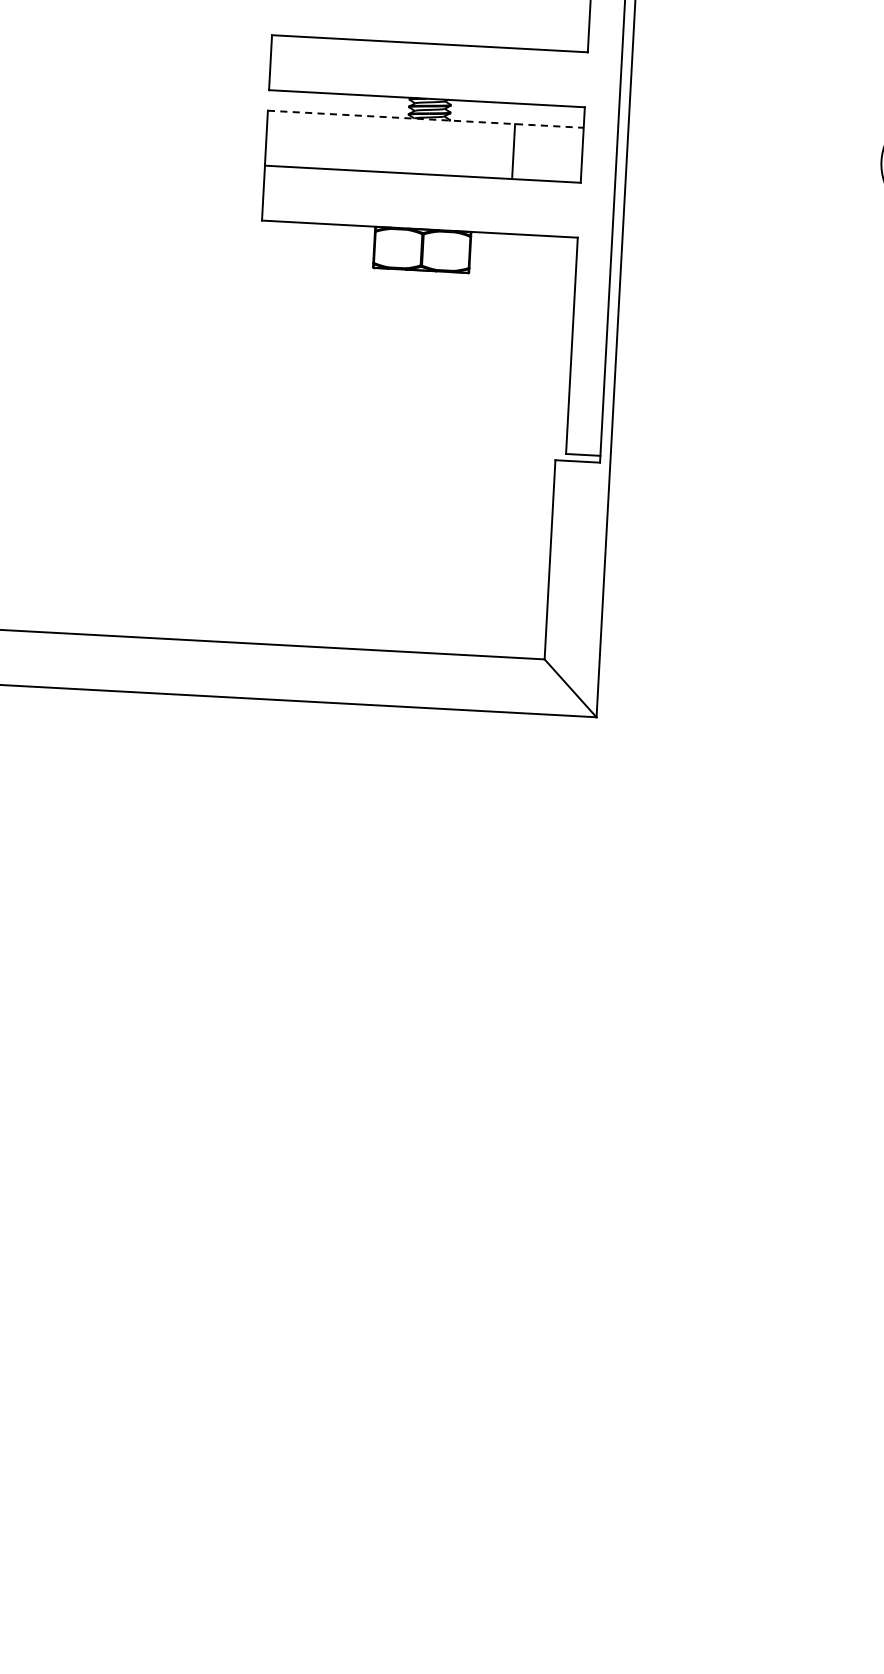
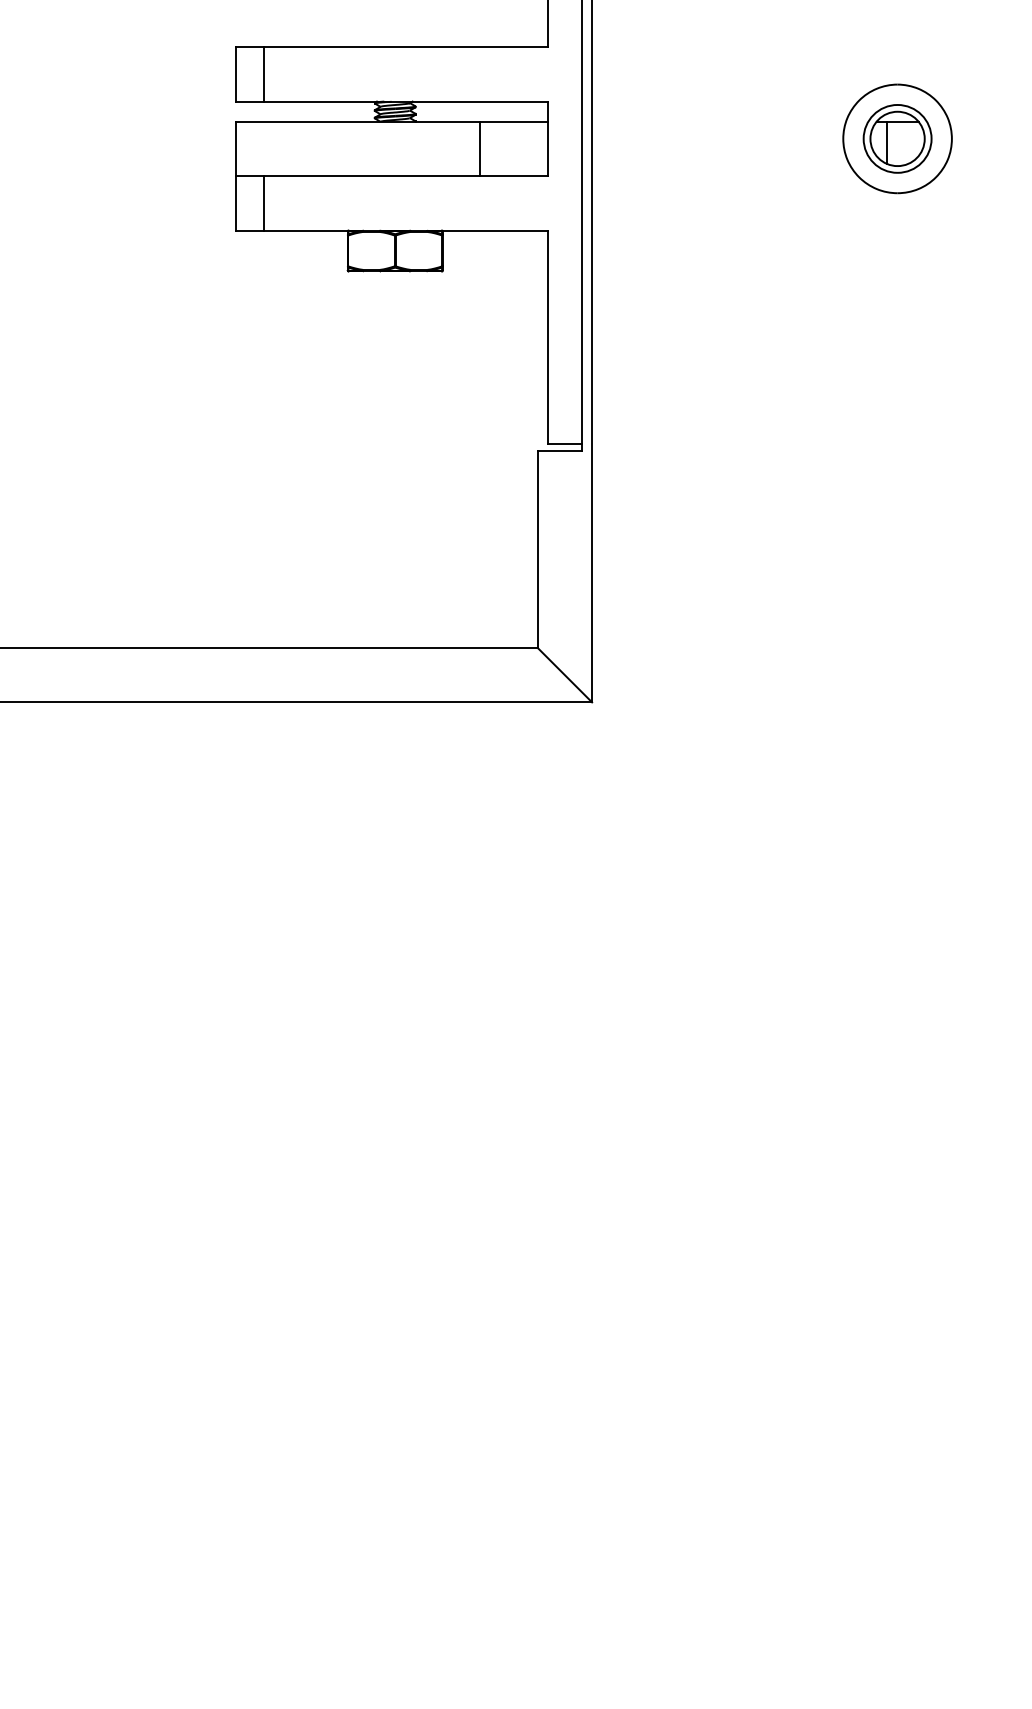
line: (298, 64) -> (263, 74), added
line: (426, 118) -> (392, 121), dashed -> solid
line: (291, 194) -> (263, 203), added

